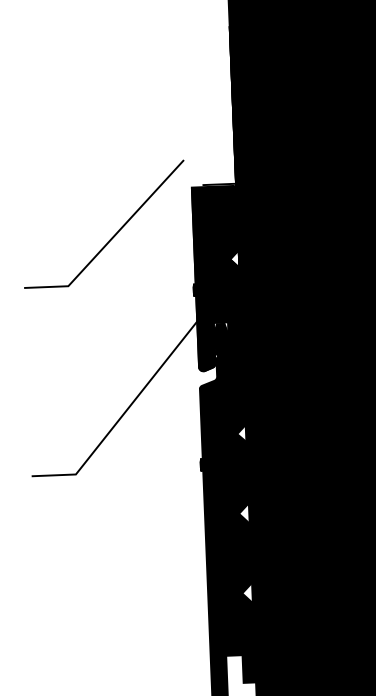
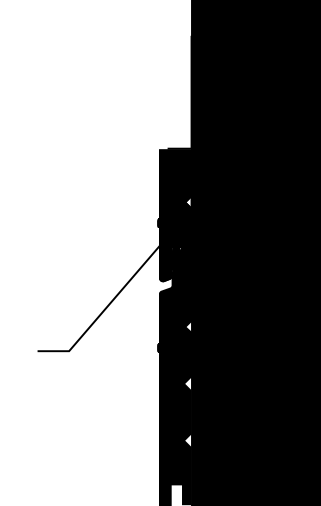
line: (114, 233) -> (103, 180), removed

